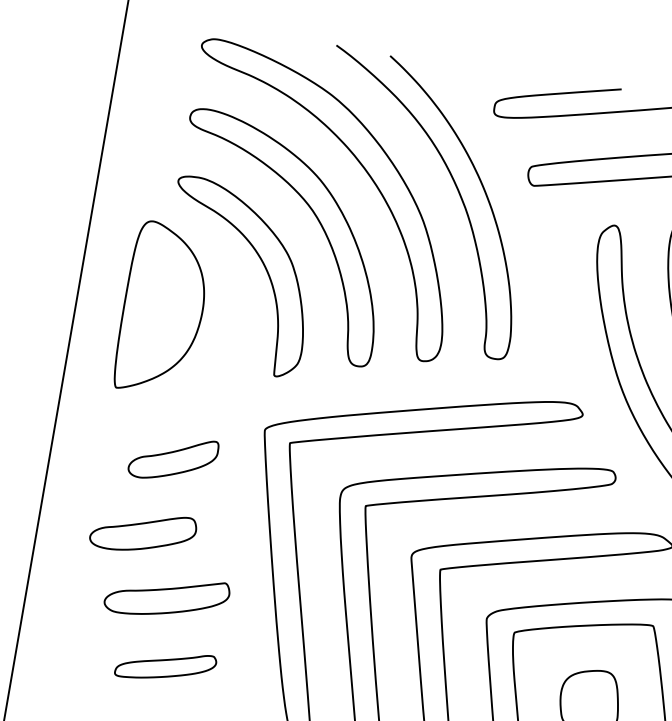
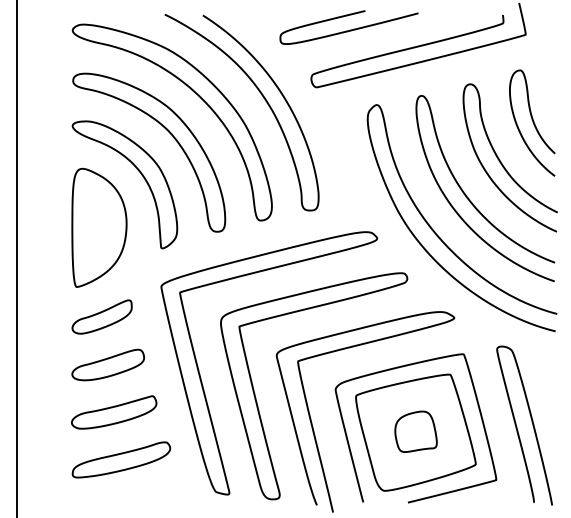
part: (163, 308) -> (99, 227), moved
part: (142, 531) -> (107, 364), moved
part: (165, 665) -> (121, 459), size x1.43

